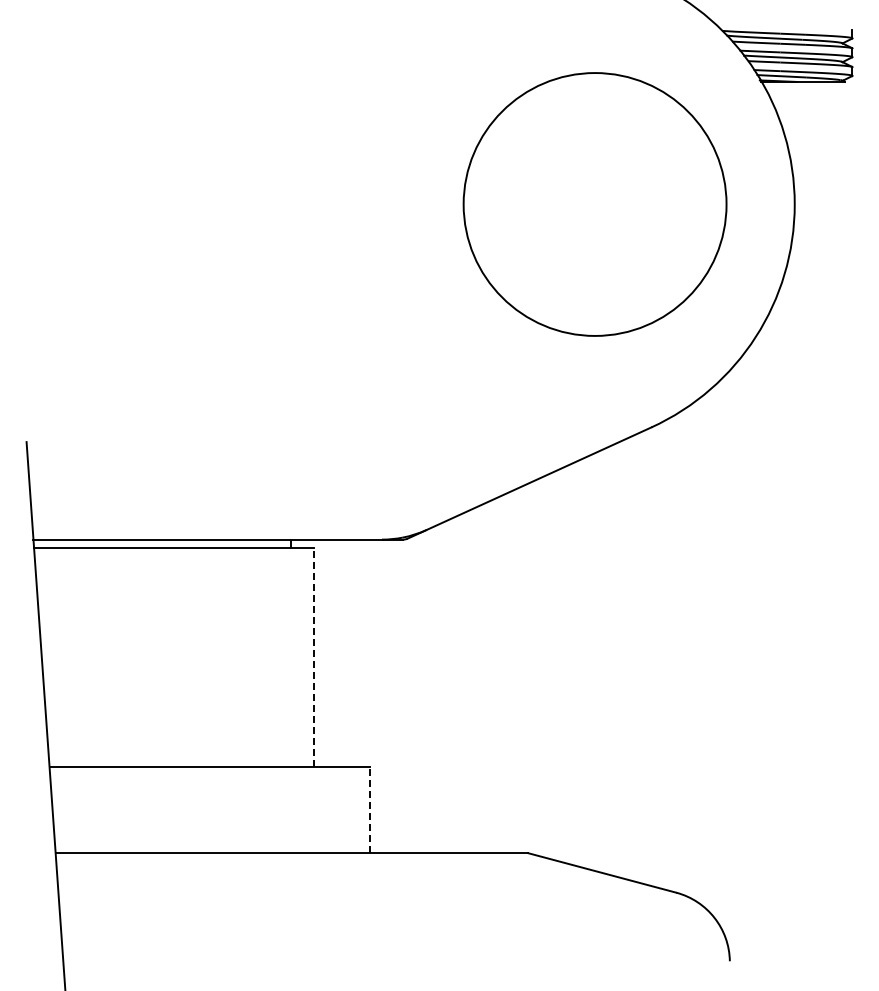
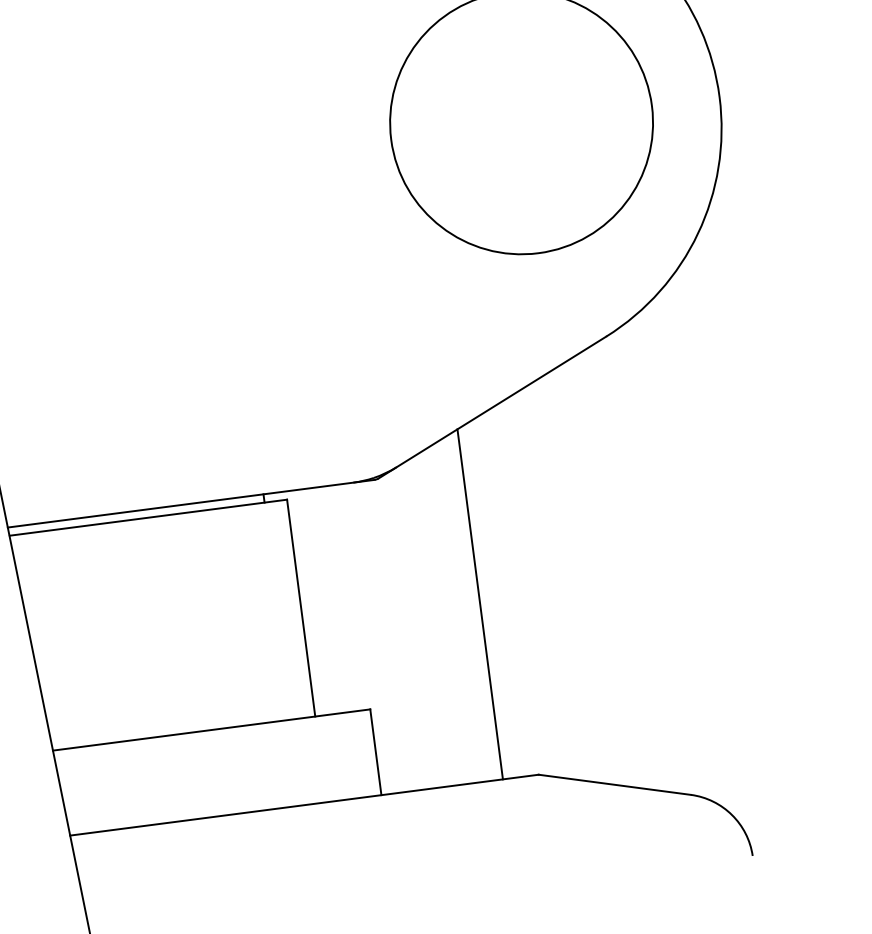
line: (314, 656) -> (301, 607), dashed -> solid
line: (492, 676) -> (480, 604), added
line: (369, 809) -> (375, 751), dashed -> solid

